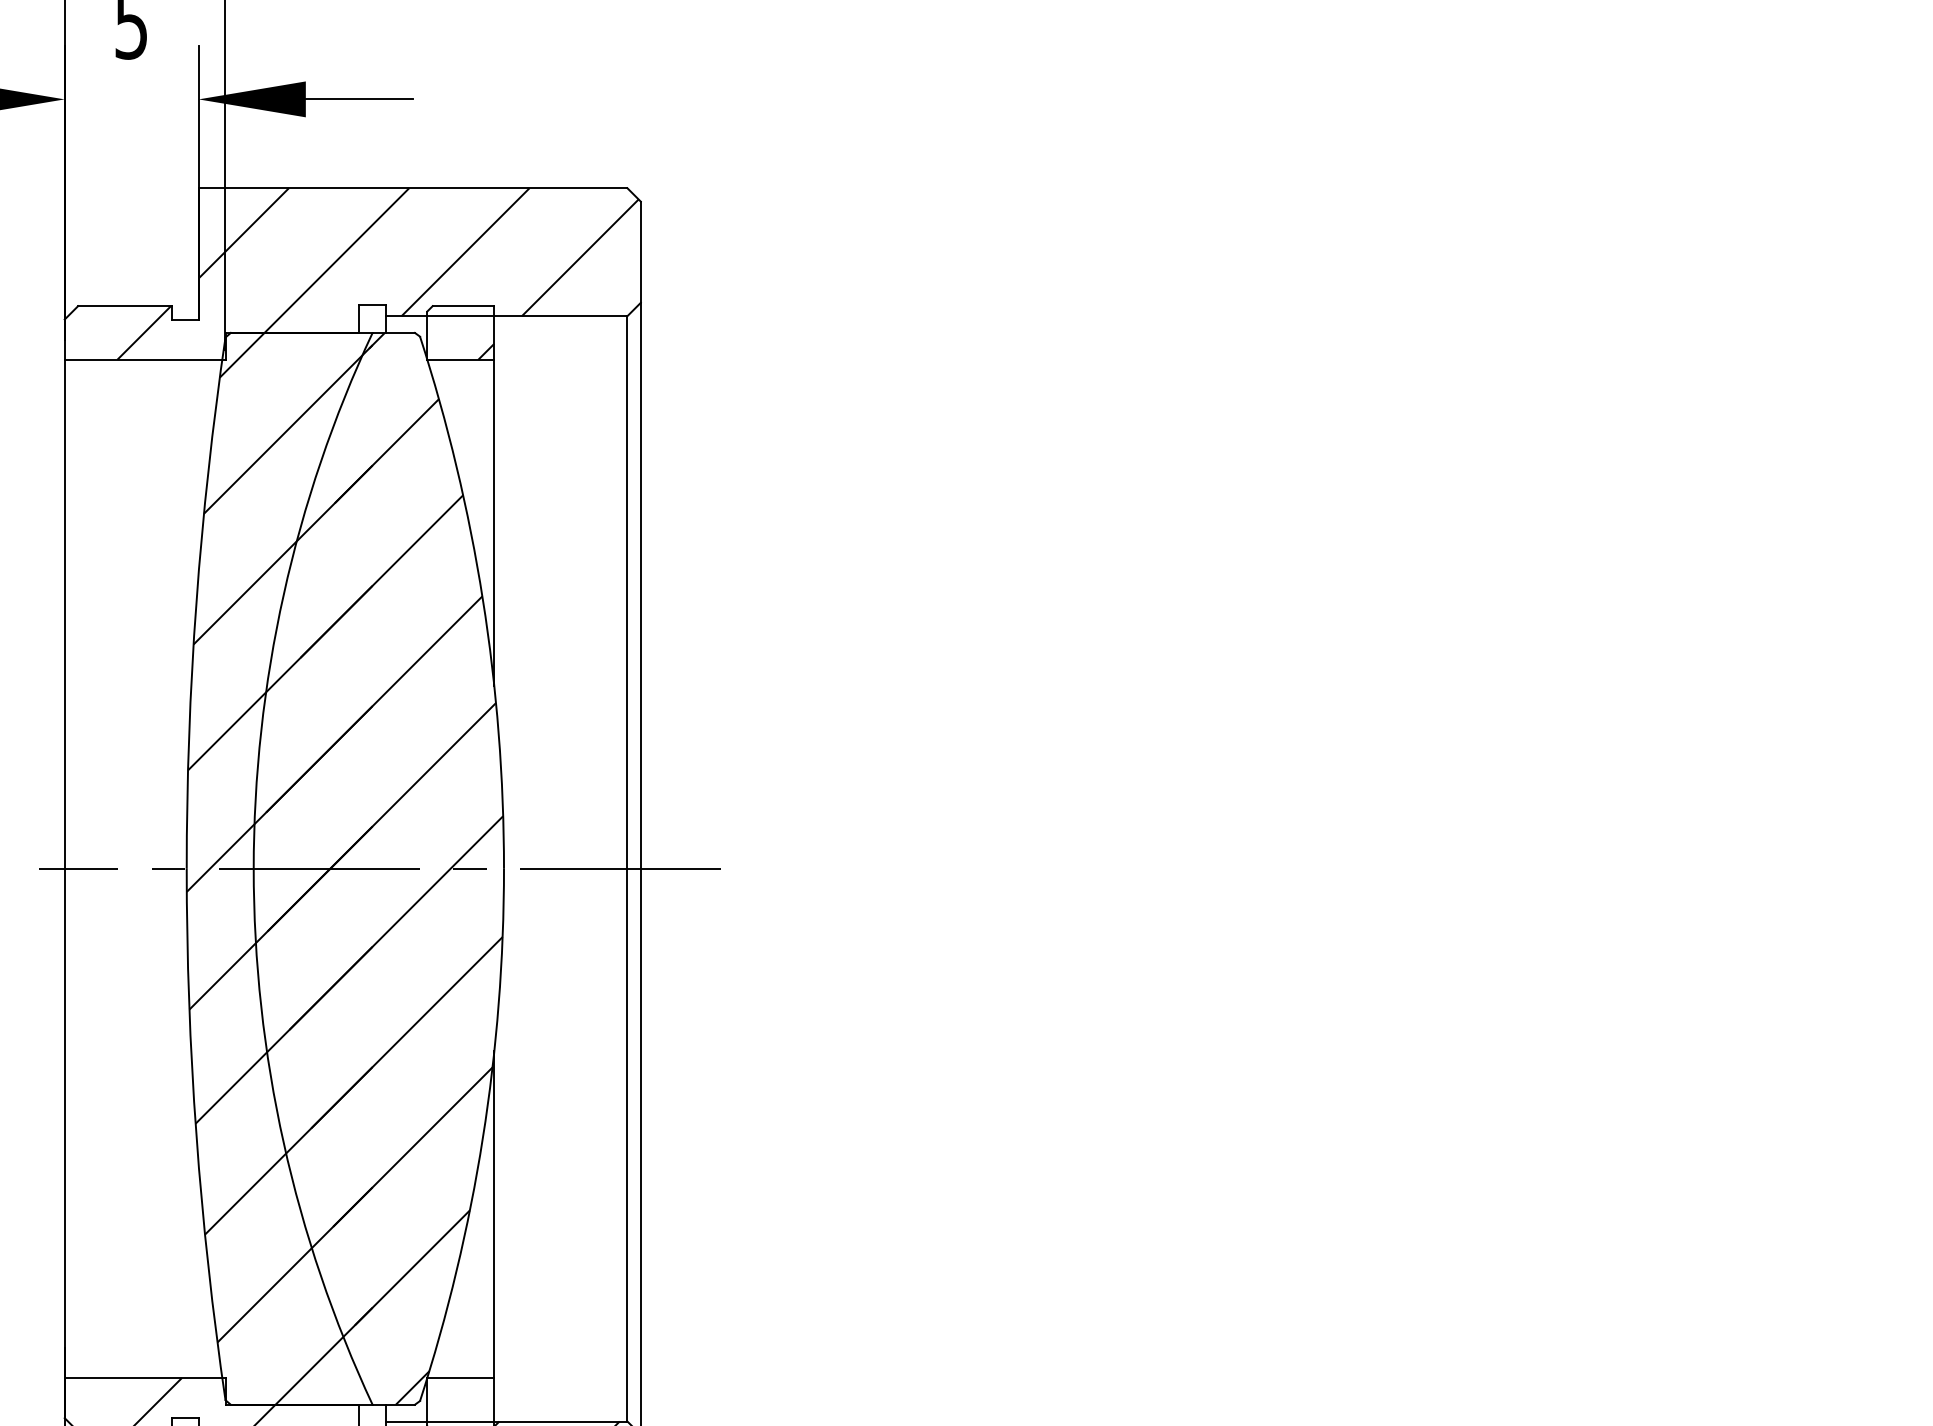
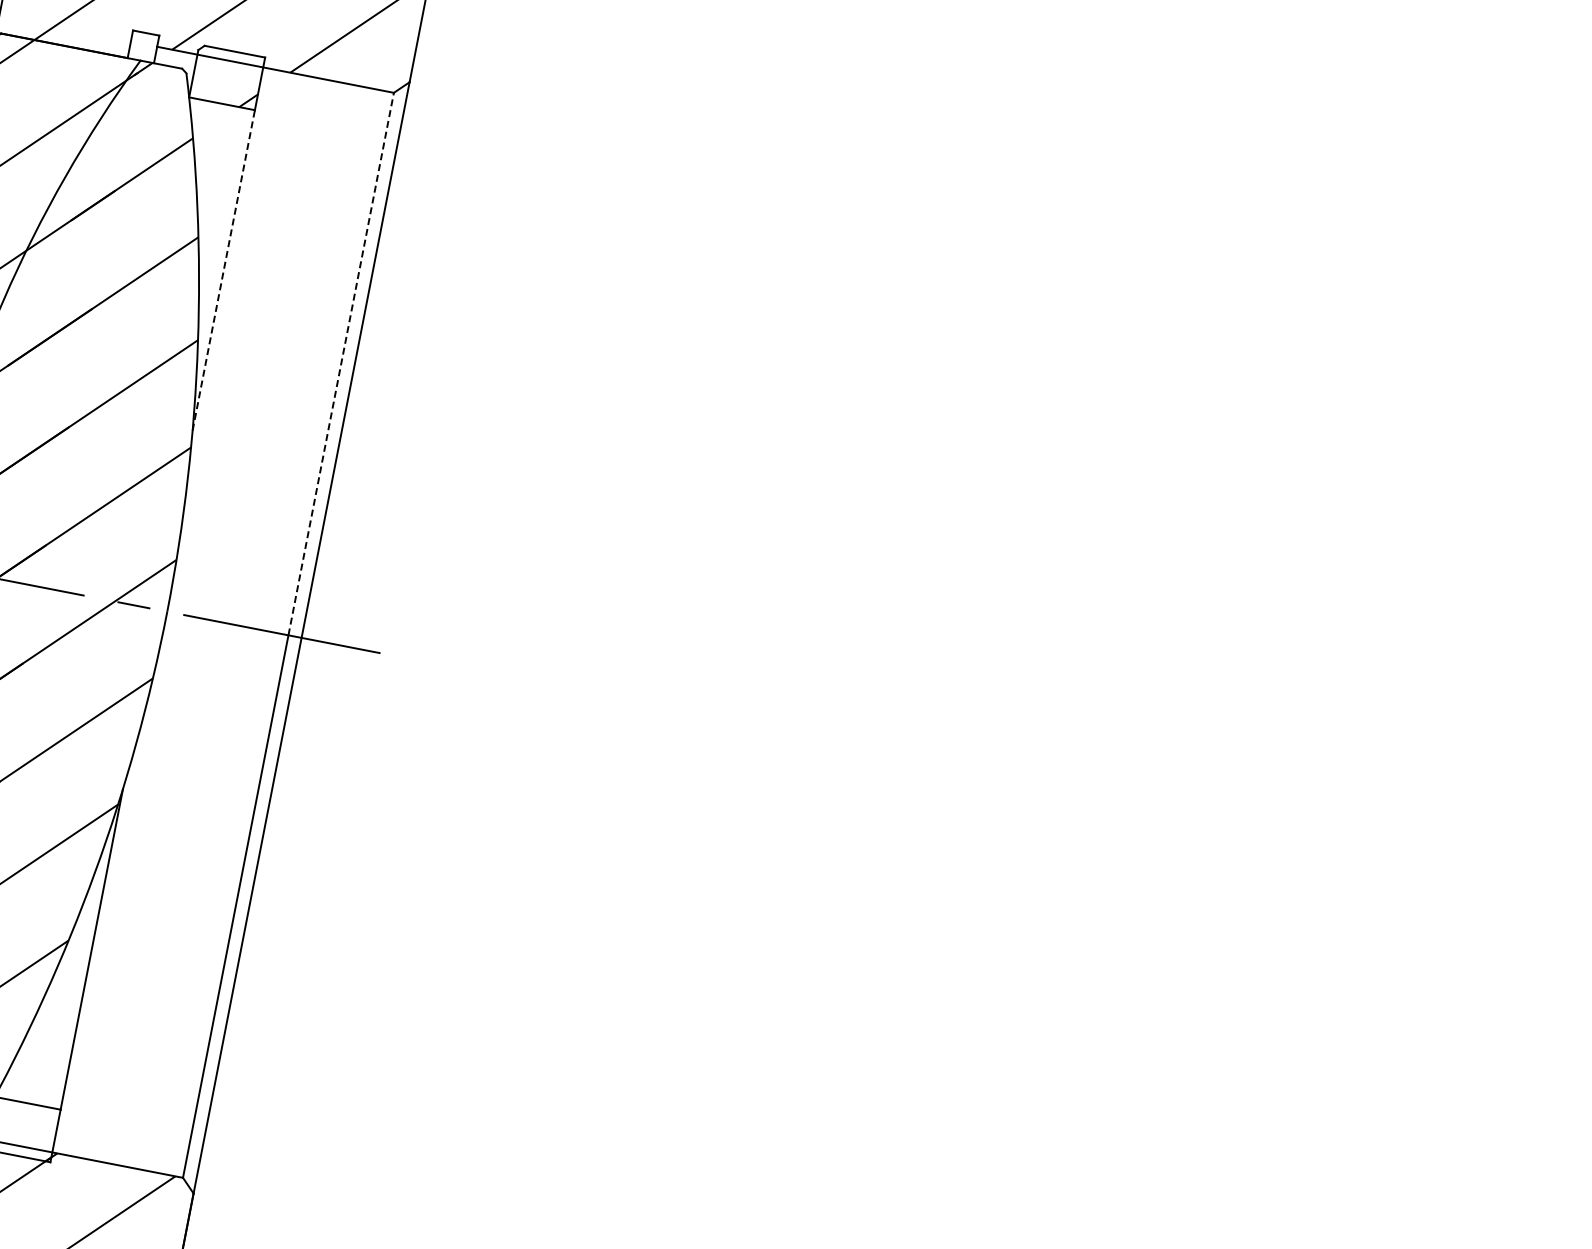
line: (494, 522) -> (224, 269), solid -> dashed
line: (627, 592) -> (341, 364), solid -> dashed

